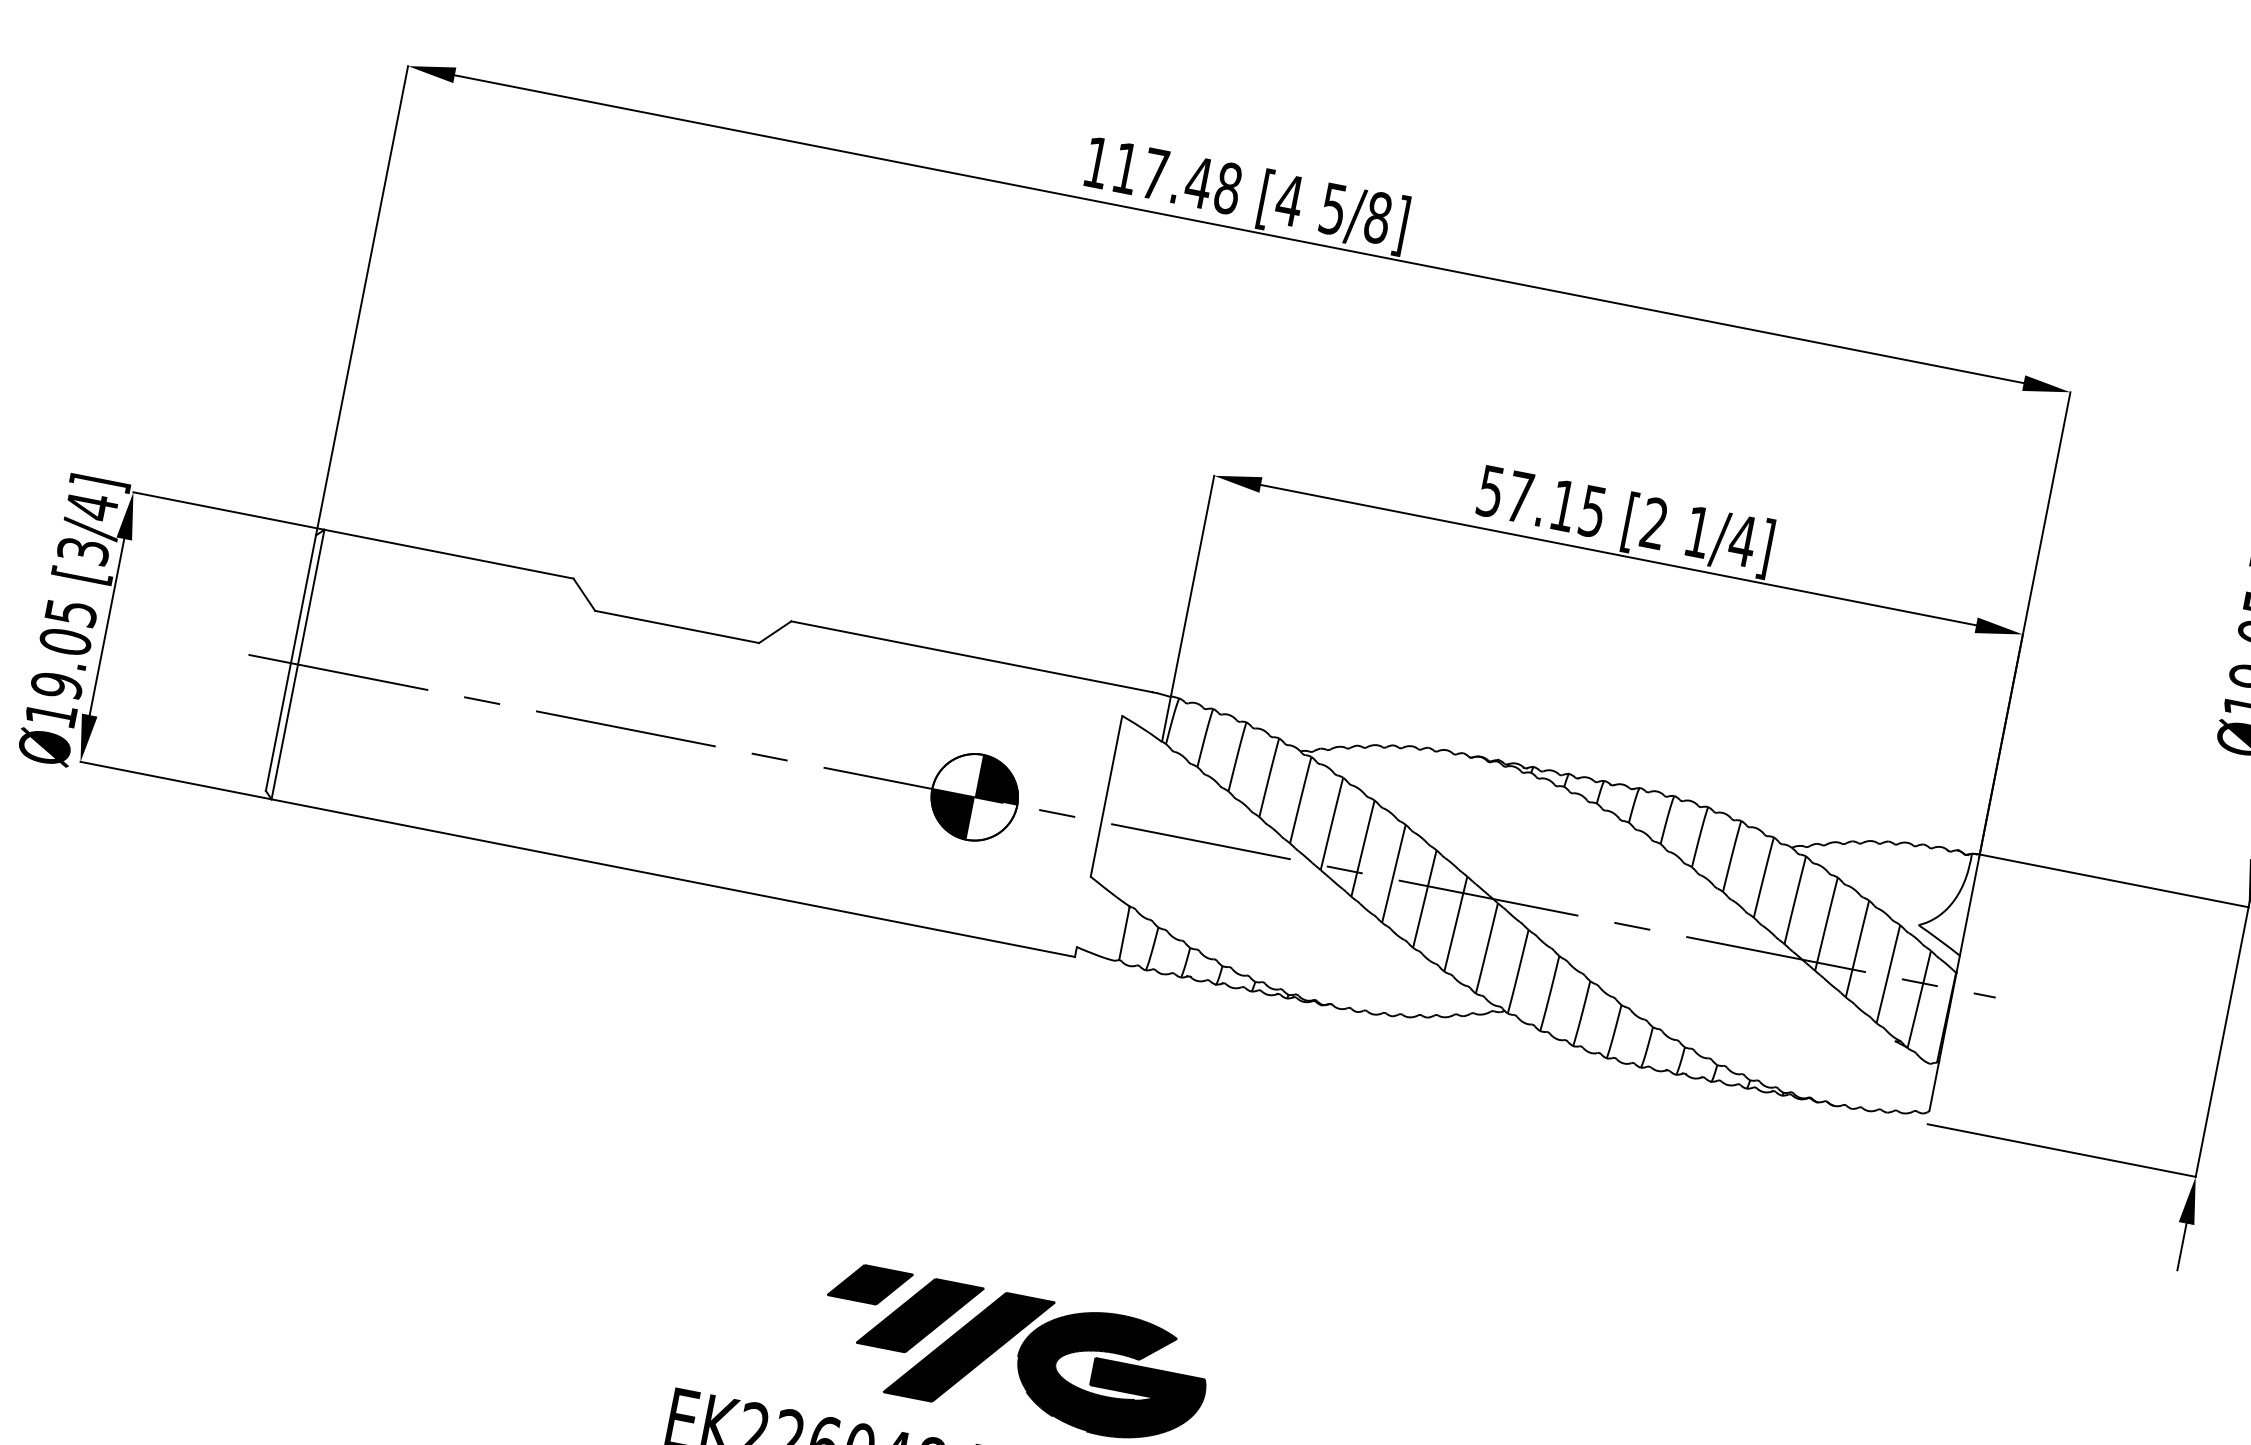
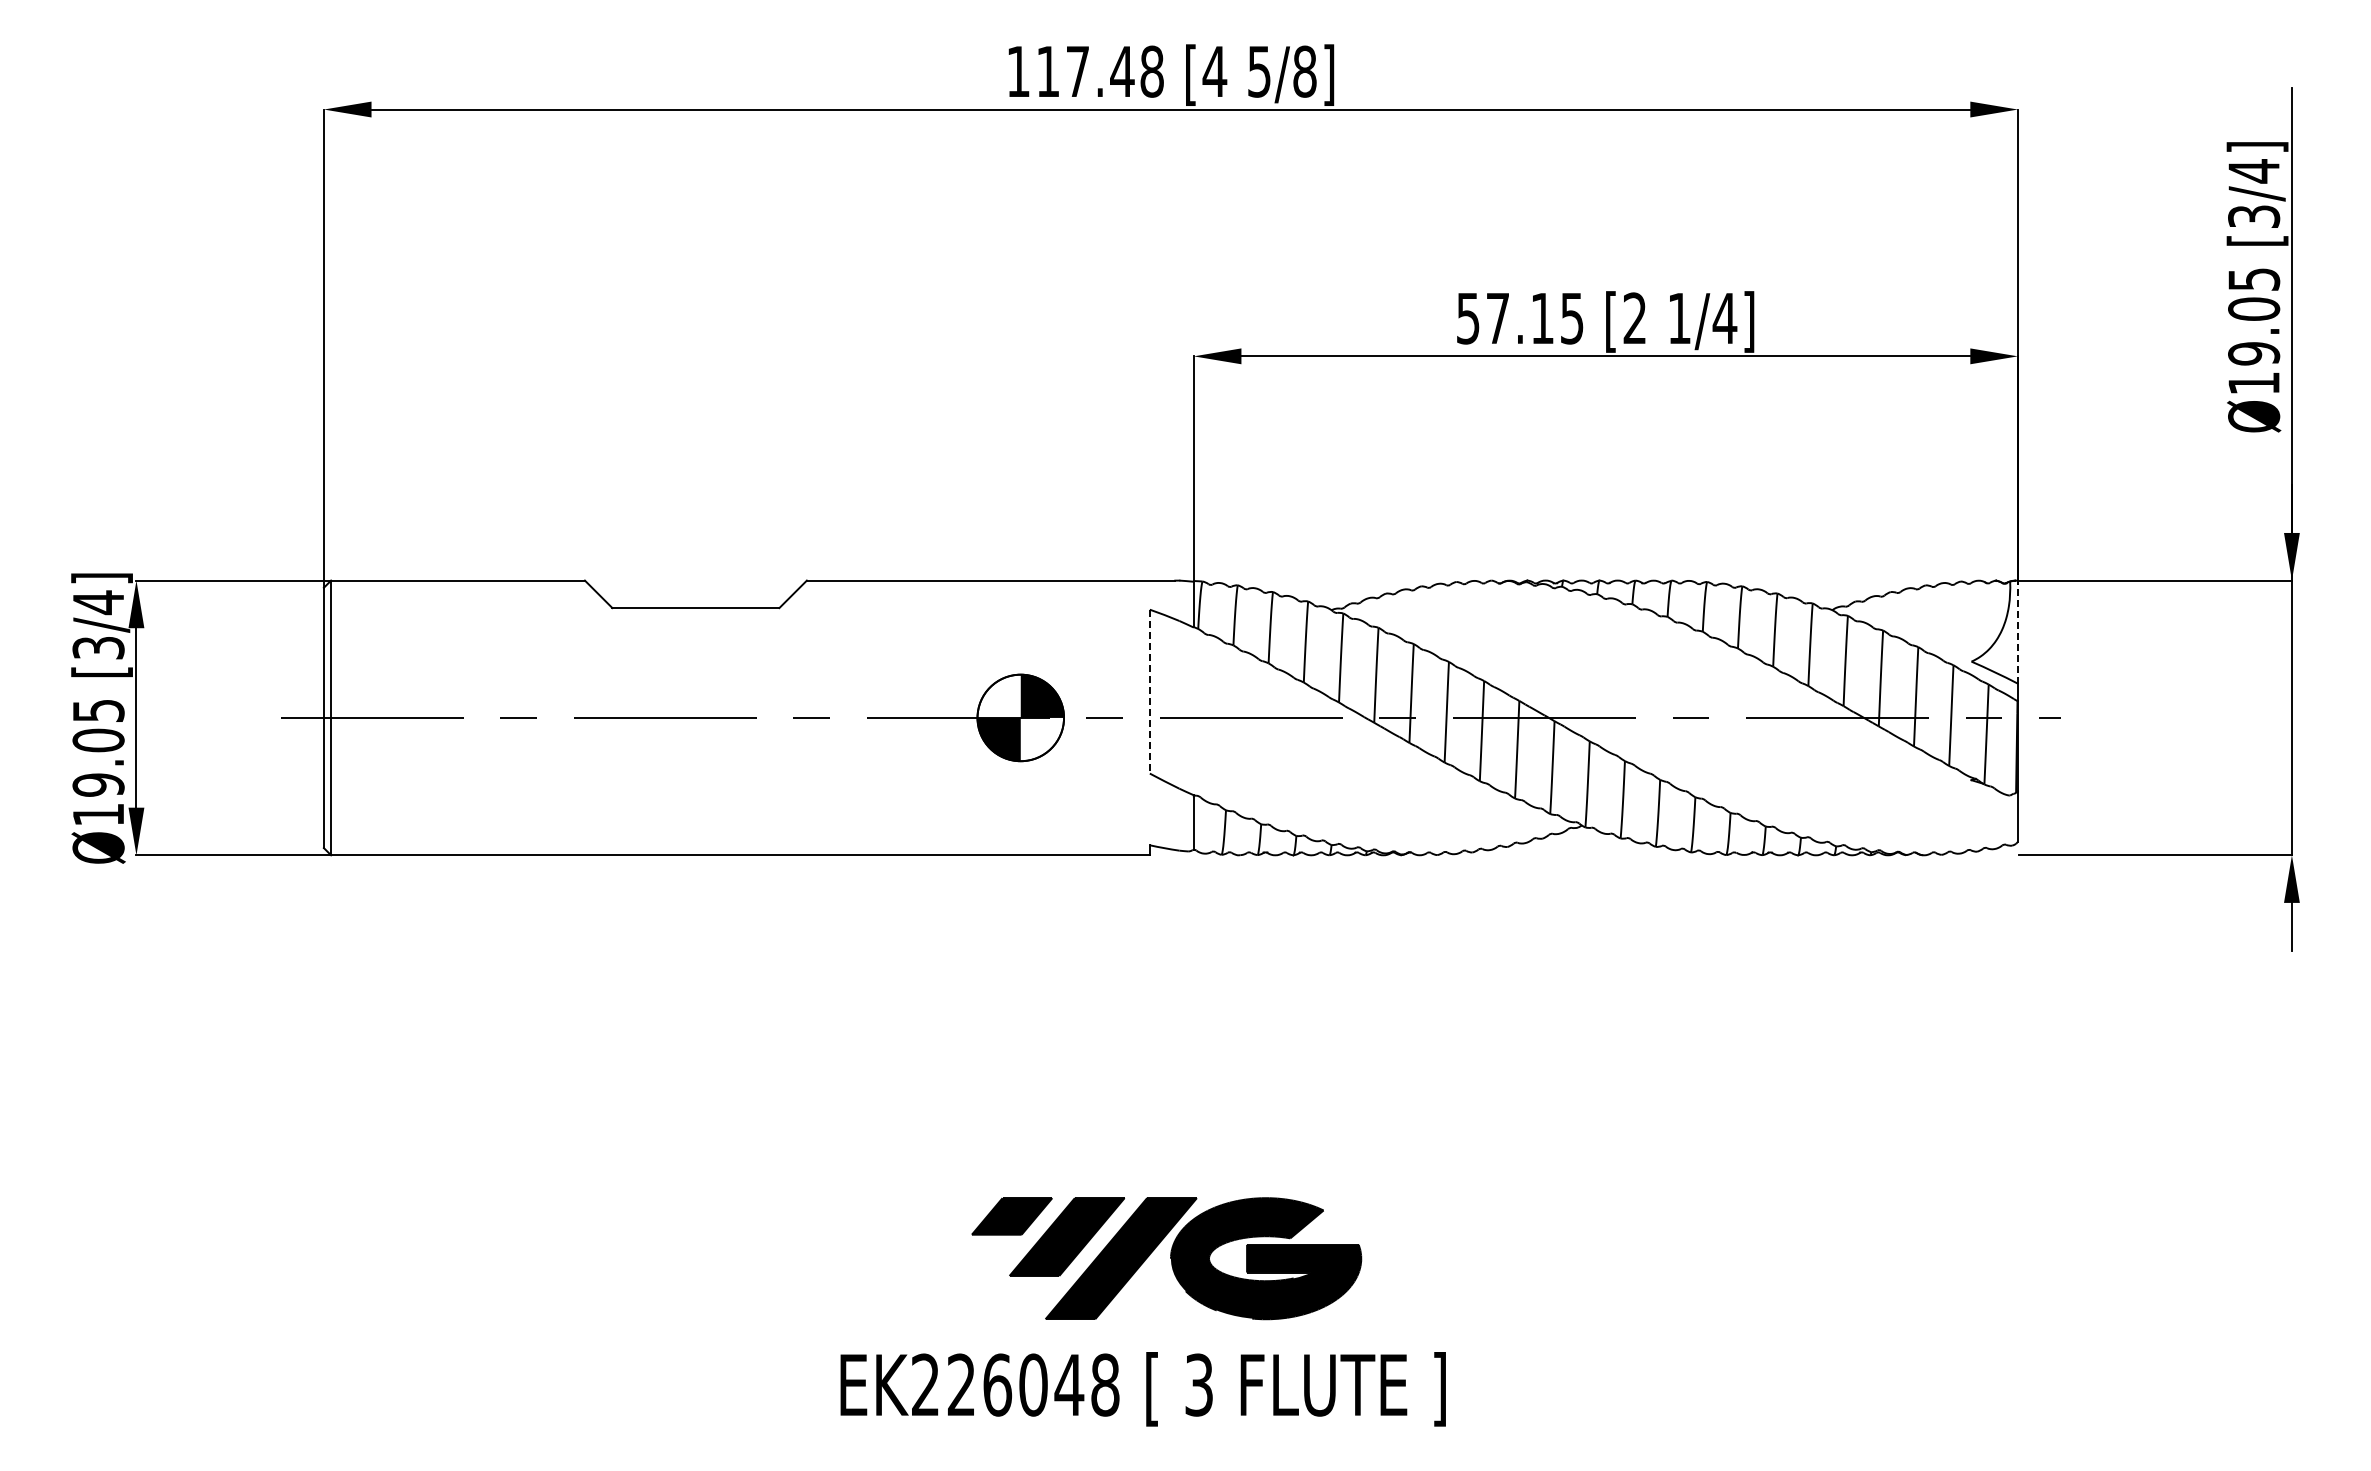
line: (1106, 796) -> (1149, 691), solid -> dashed
line: (1969, 905) -> (2017, 632), solid -> dashed

